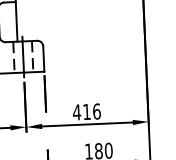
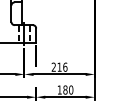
text: (76, 111) -> (53, 66), 416 -> 216

